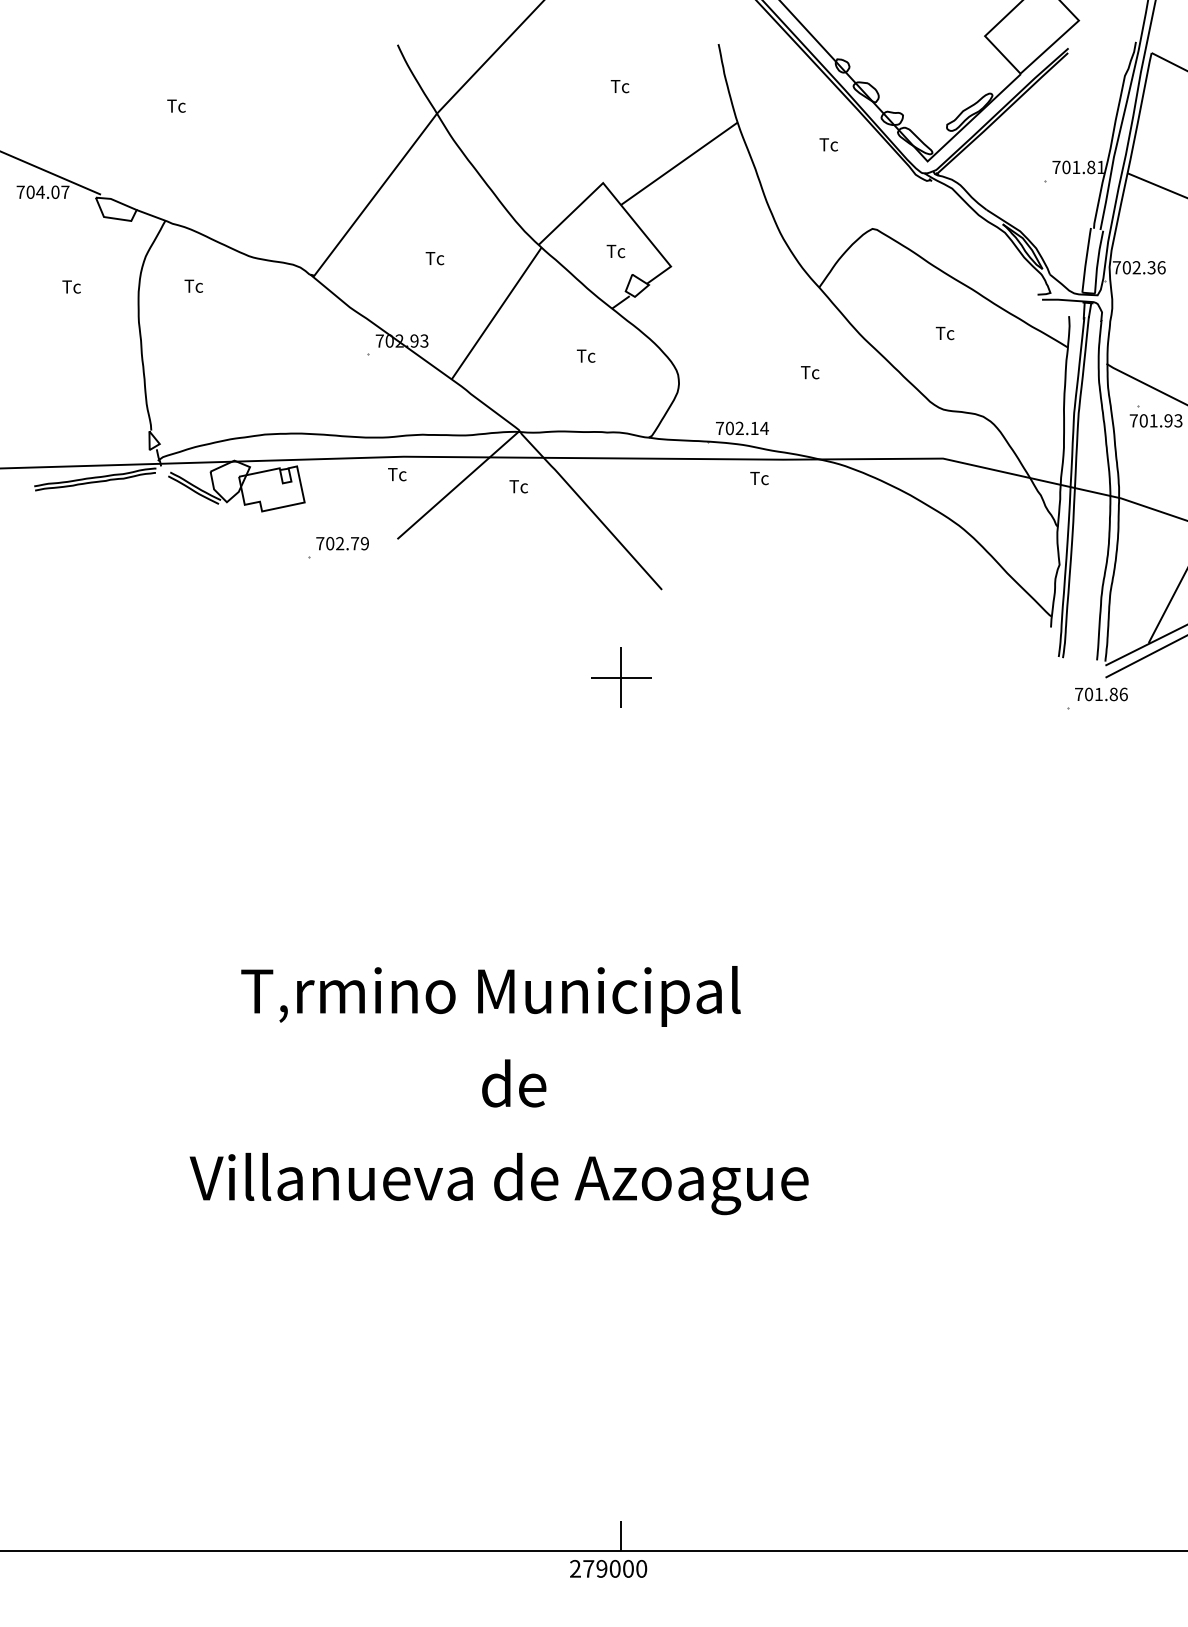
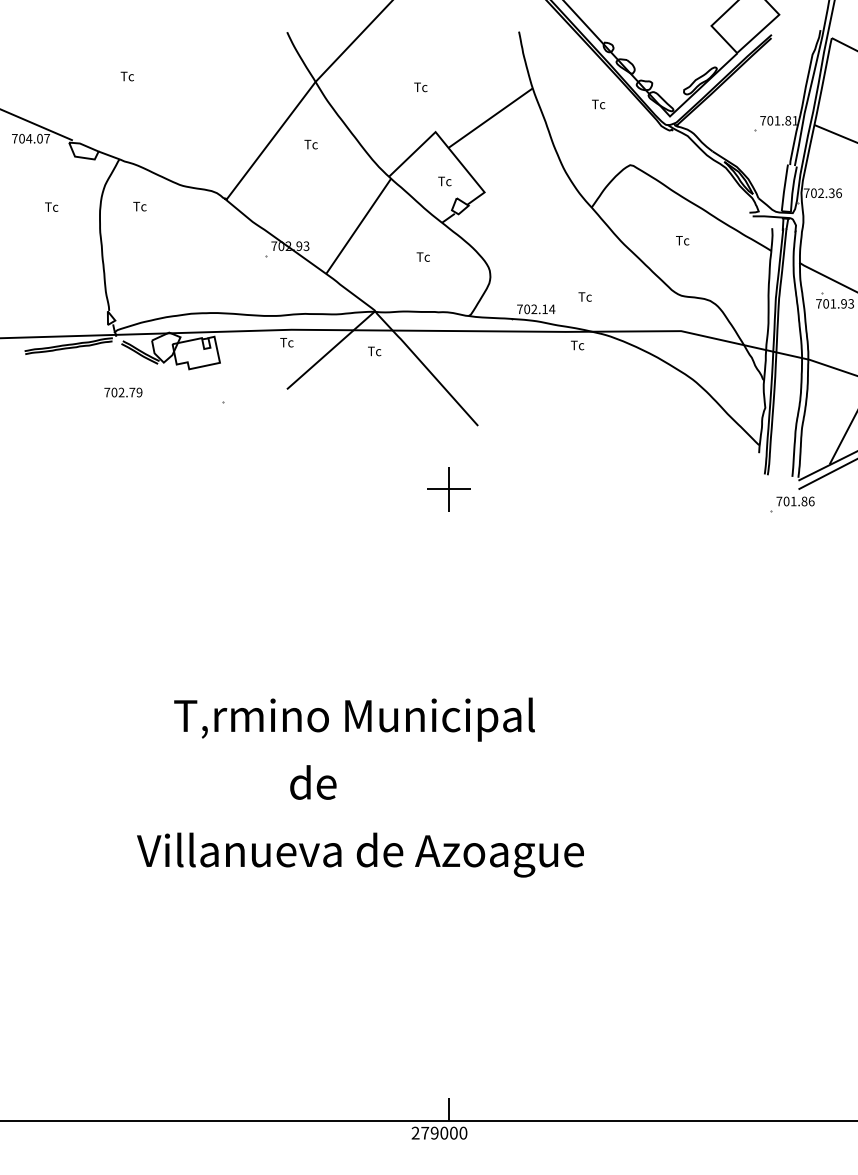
text: (619, 86) -> (420, 87), moved
text: (434, 258) -> (310, 144), moved
text: (809, 371) -> (584, 296), moved
text: (759, 478) -> (577, 345), moved
text: (342, 543) -> (123, 392), moved
text: (514, 1083) -> (313, 782), moved

